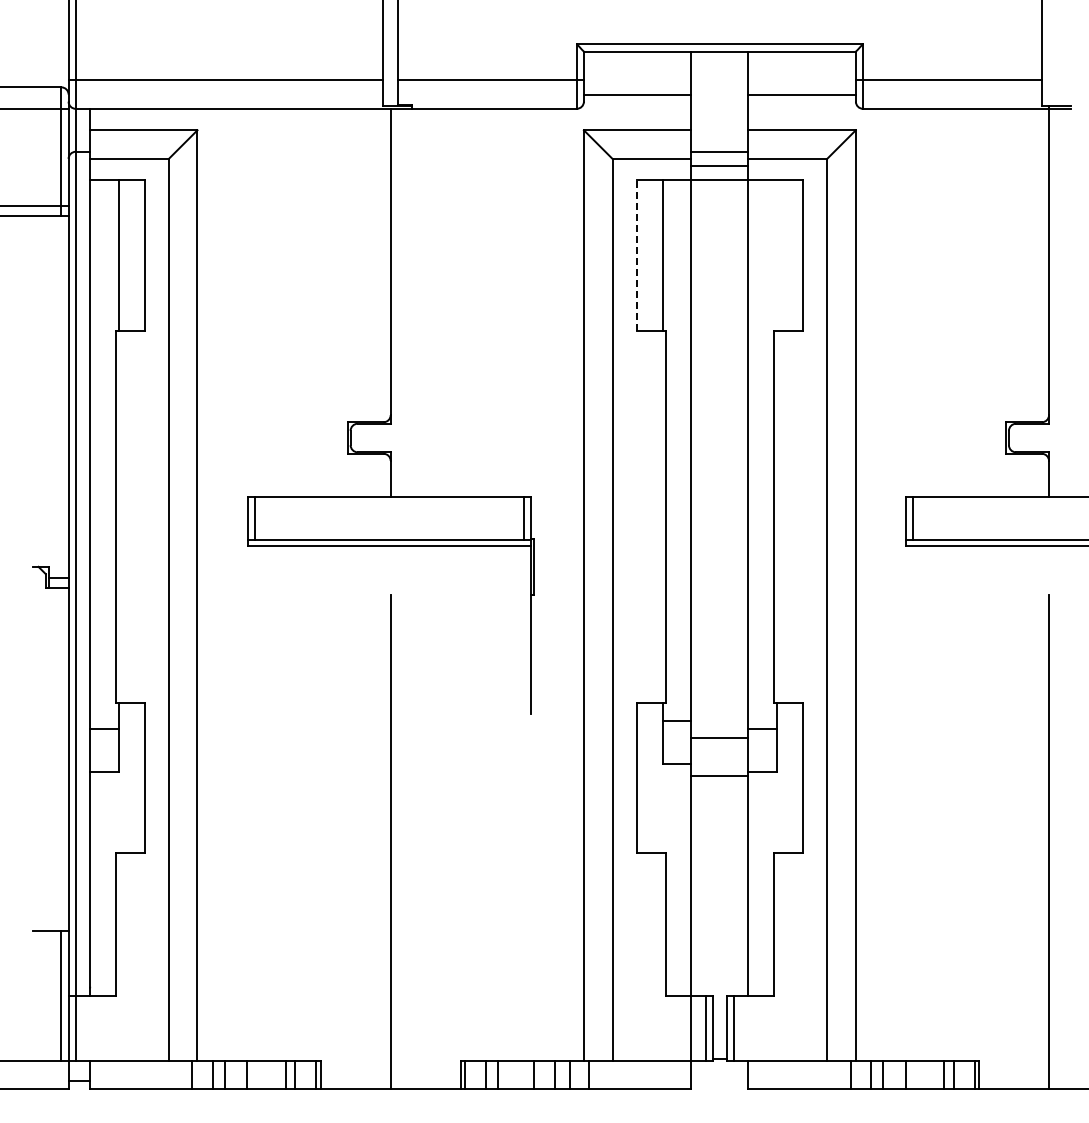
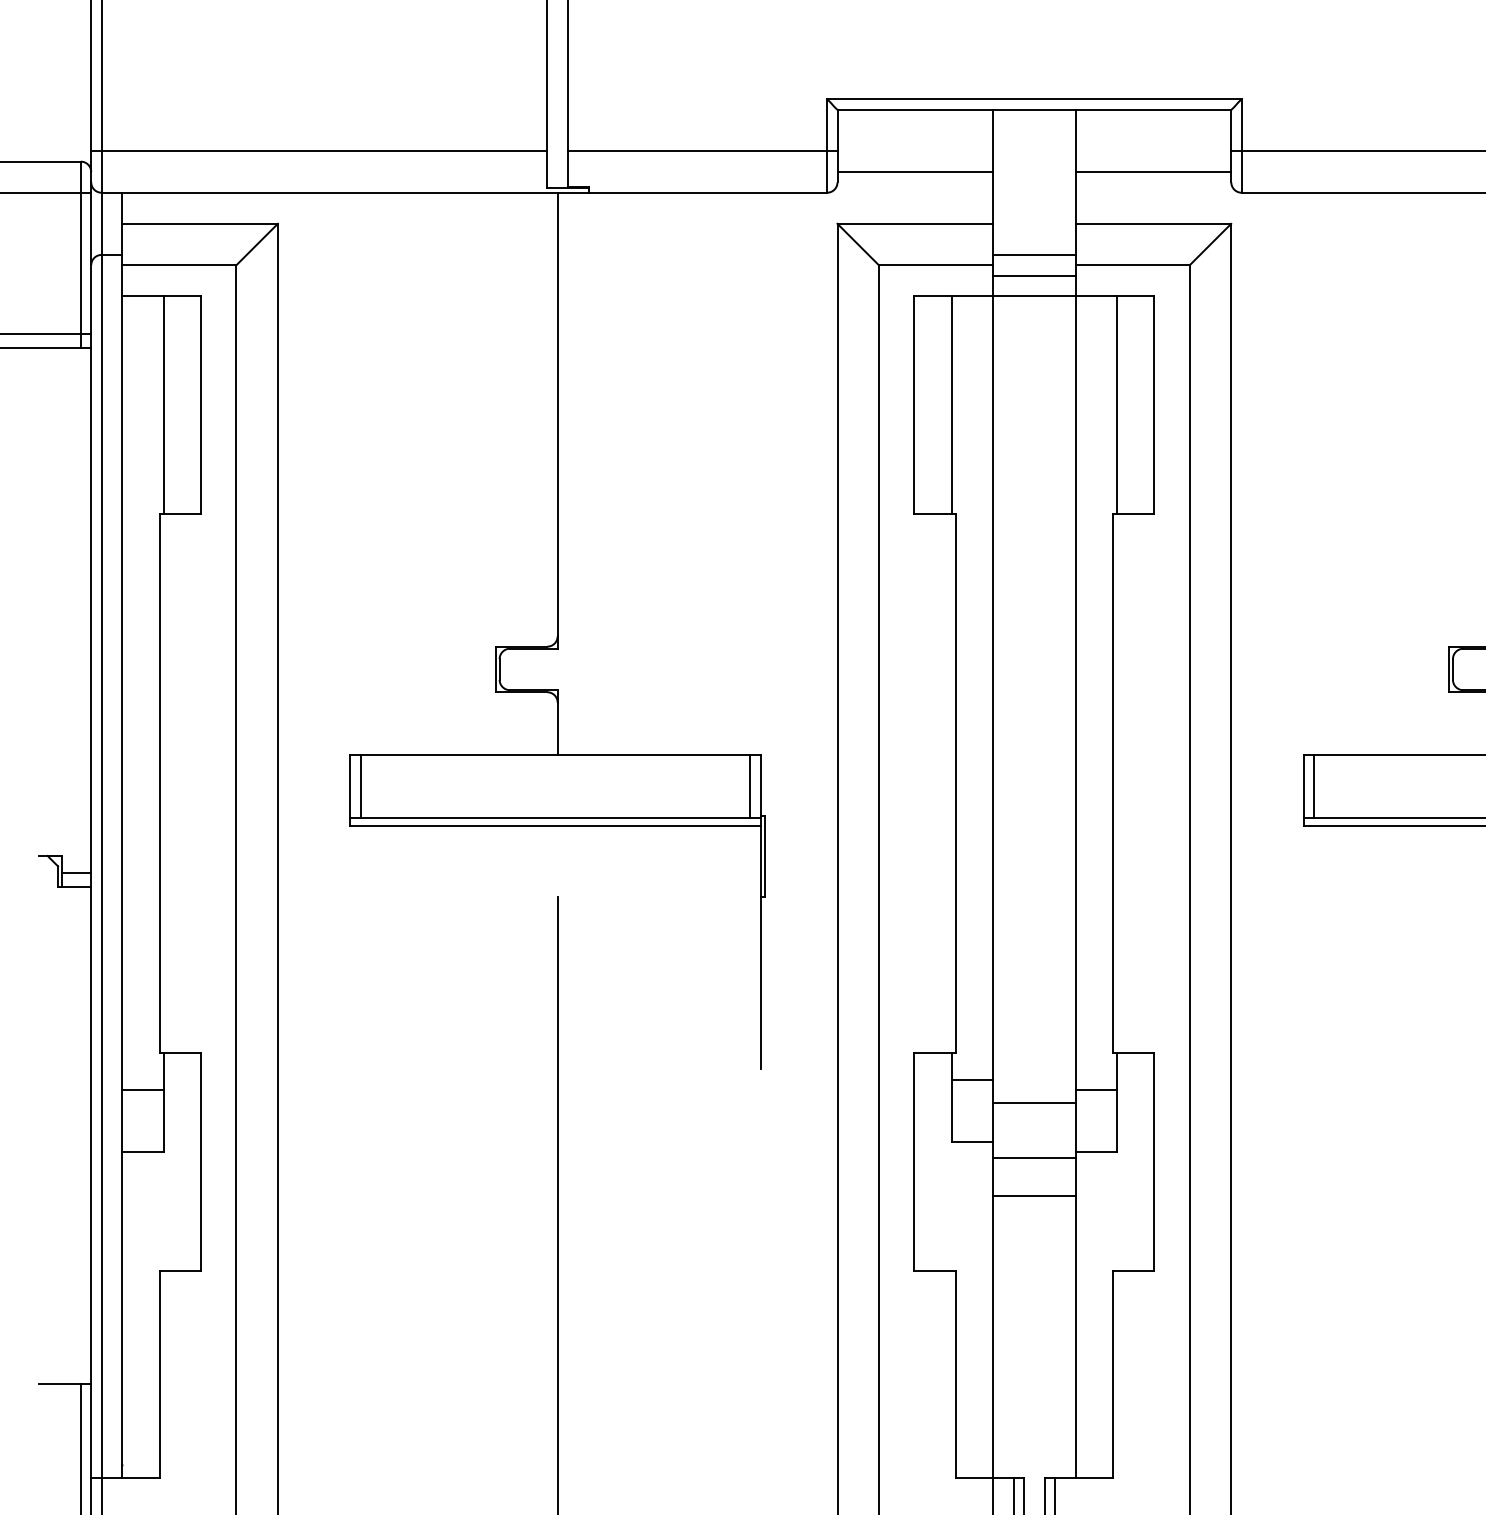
line: (636, 255) -> (913, 405), dashed -> solid
line: (777, 255) -> (1117, 405), added
line: (719, 801) -> (1033, 1195), added

